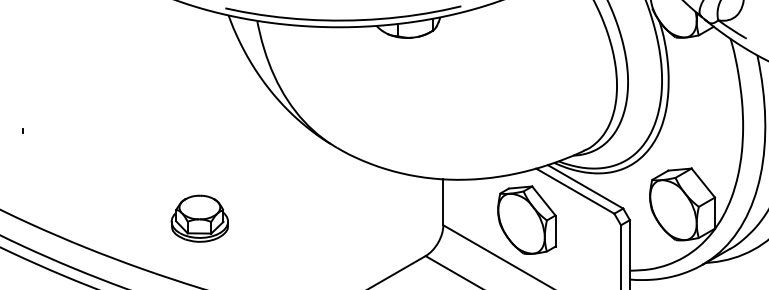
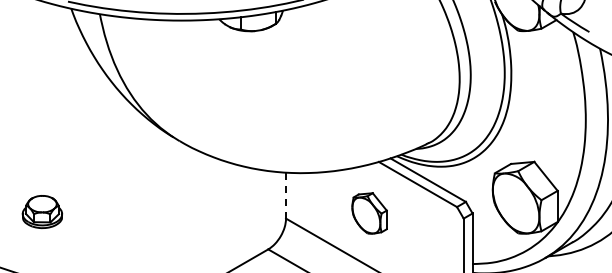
line: (443, 202) -> (286, 195), solid -> dashed
part: (199, 218) -> (42, 211), size x0.7
part: (526, 219) -> (369, 212), size x0.6

